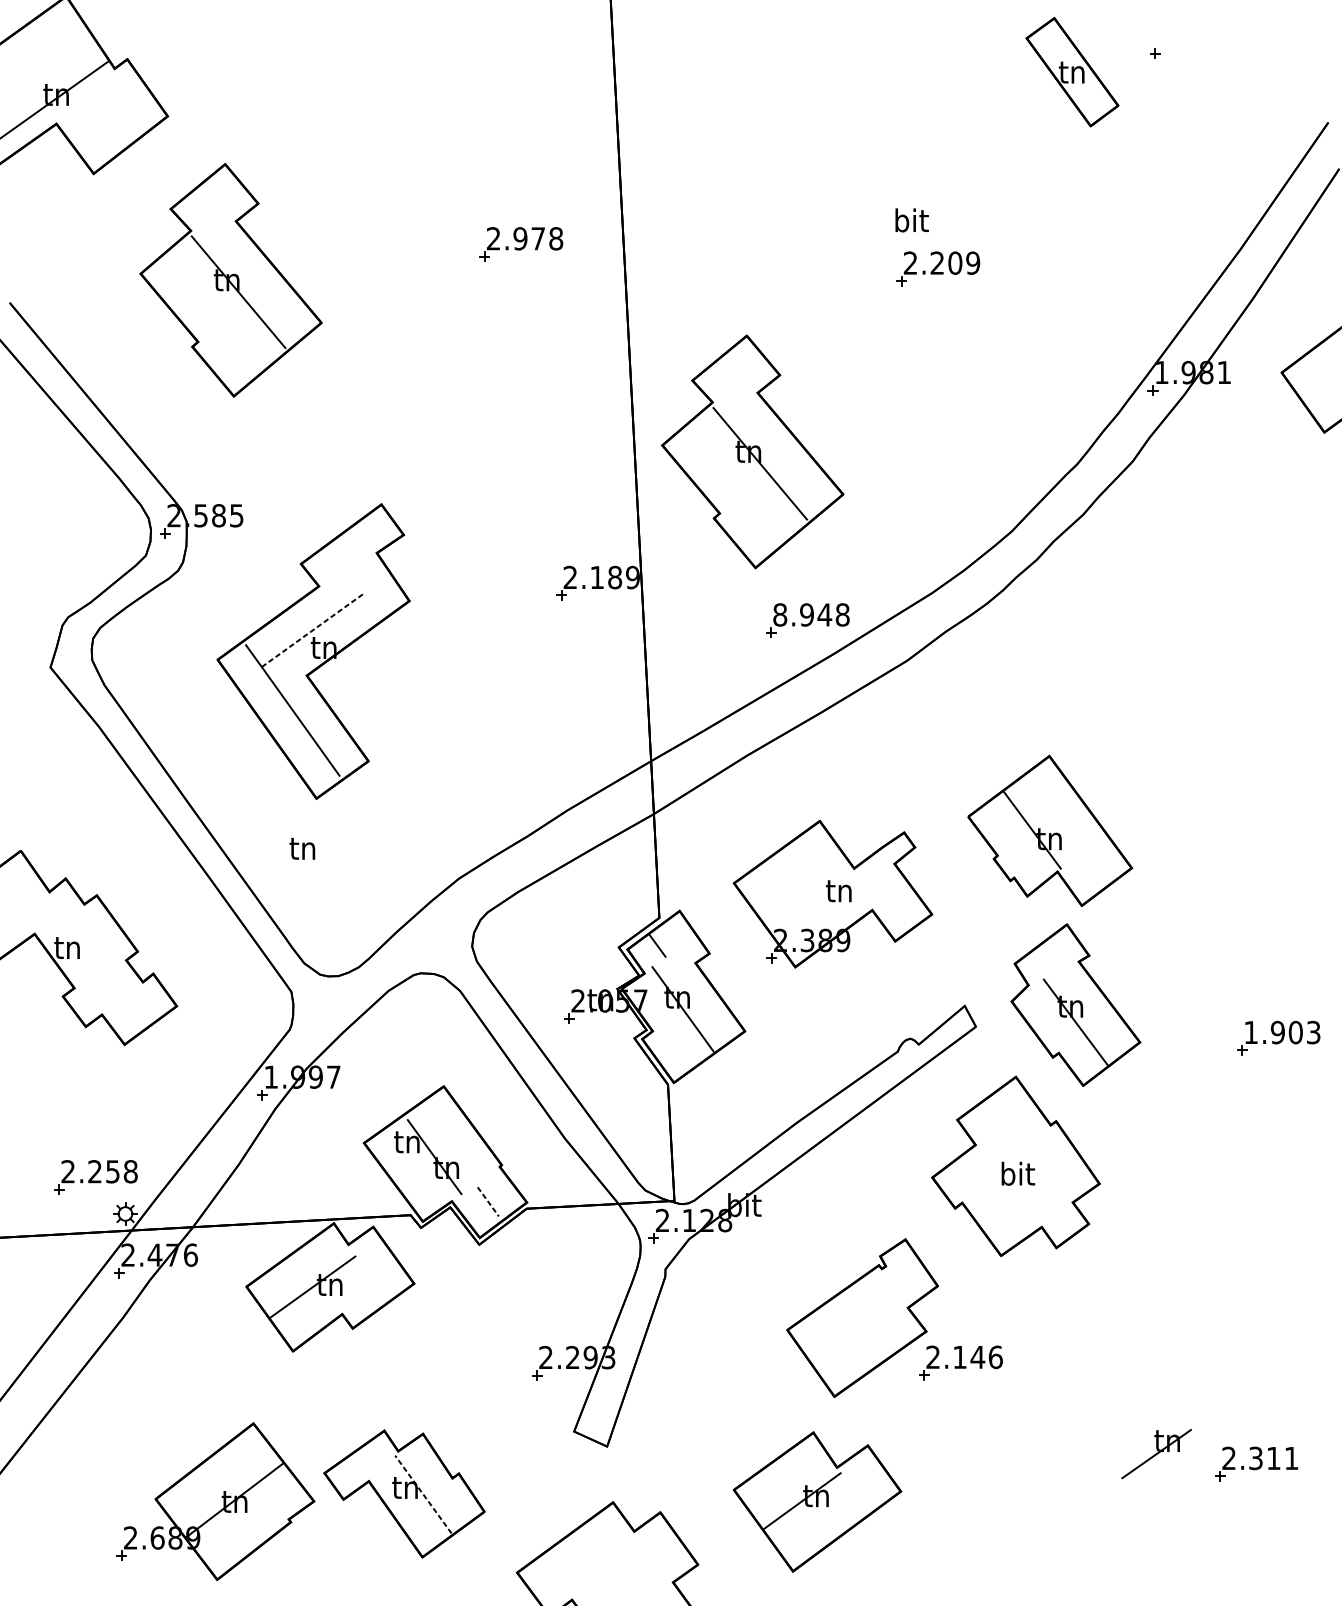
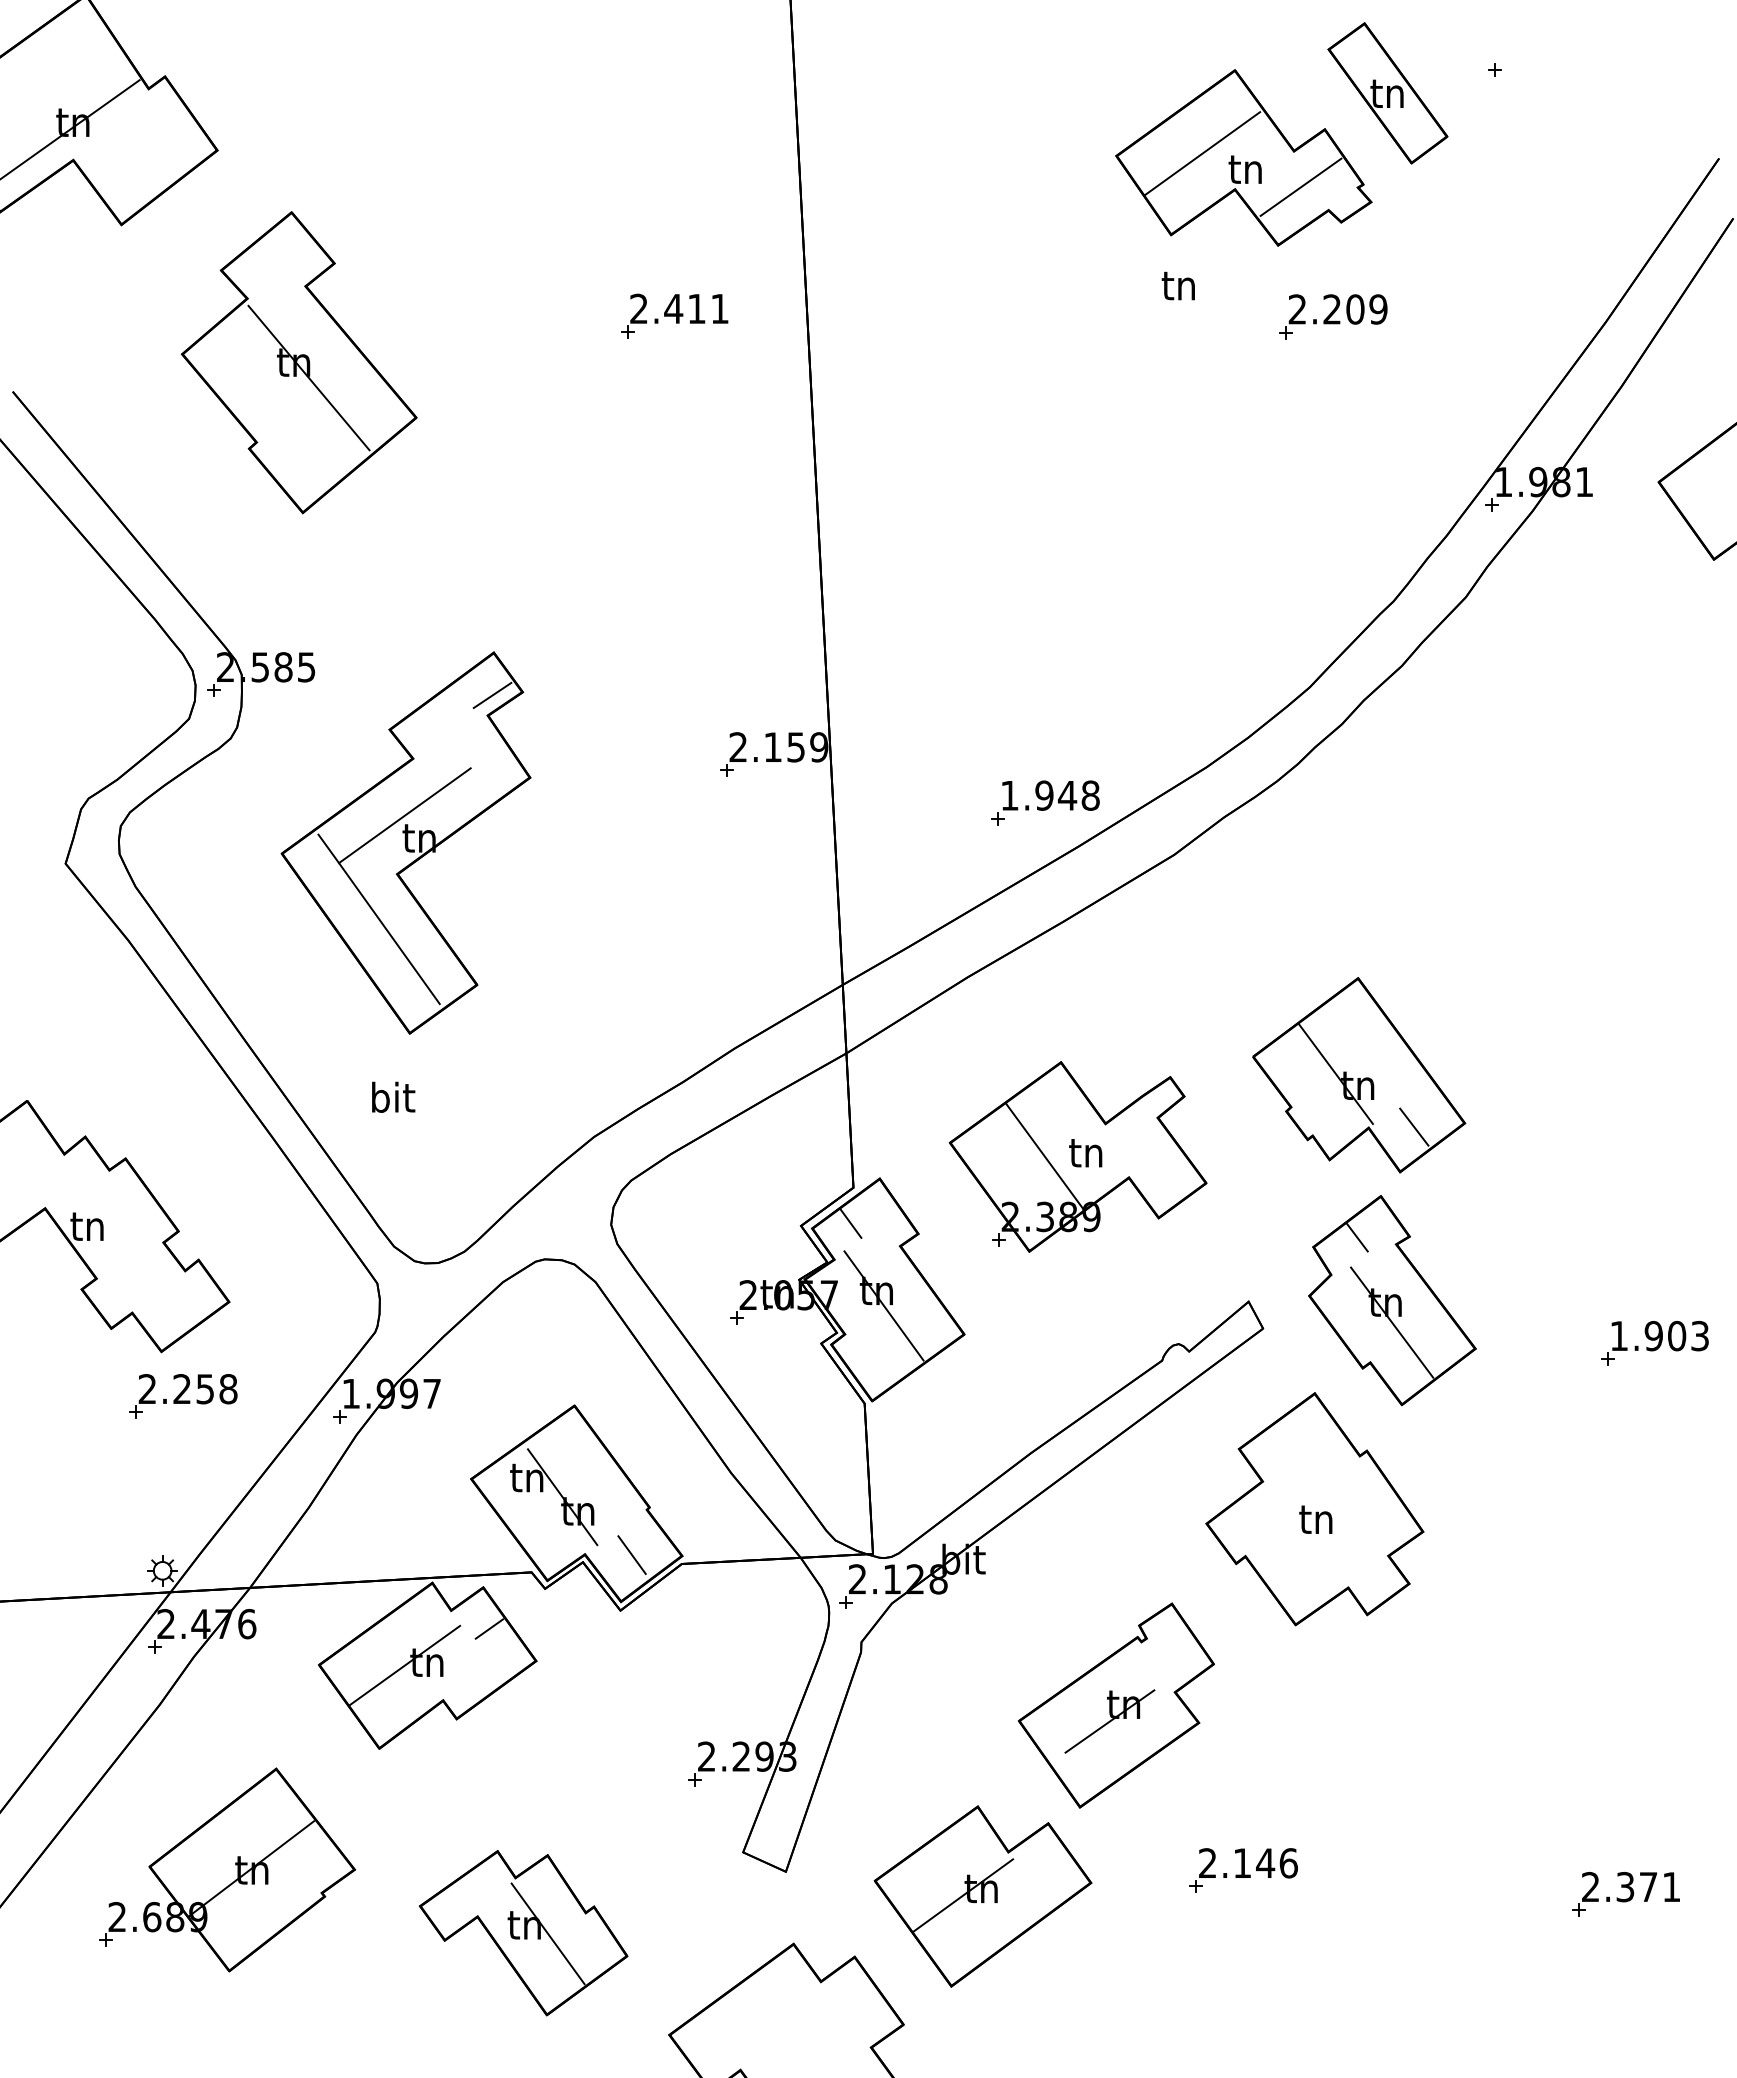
part: (960, 121) -> (1243, 157), added
text: (912, 219) -> (1180, 284), bit -> tn
text: (538, 238) -> (696, 308), 2.978 -> 2.411
part: (938, 268) -> (1333, 316), moved
part: (752, 451) -> (973, 584), removed
line: (380, 537) -> (492, 695), added
text: (615, 577) -> (796, 747), 2.189 -> 2.159
text: (779, 614) -> (1009, 795), 8.948 -> 1.948
line: (313, 630) -> (405, 815), dashed -> solid
text: (303, 847) -> (393, 1096), tn -> bit
line: (1092, 870) -> (1414, 1126), added
line: (807, 893) -> (1044, 1156), added
line: (1048, 956) -> (1356, 1237), added
text: (1017, 1173) -> (1317, 1518), bit -> tn
part: (96, 1177) -> (183, 1396), moved
line: (488, 1202) -> (632, 1555), dashed -> solid
line: (378, 1258) -> (489, 1628), added
part: (960, 1362) -> (1243, 1870), moved
part: (1156, 1454) -> (1109, 1721), moved
text: (1273, 1457) -> (1648, 1886), 2.311 -> 2.371
line: (422, 1494) -> (547, 1933), dashed -> solid
part: (215, 1501) -> (227, 1869), moved
part: (817, 1501) -> (982, 1896), moved

